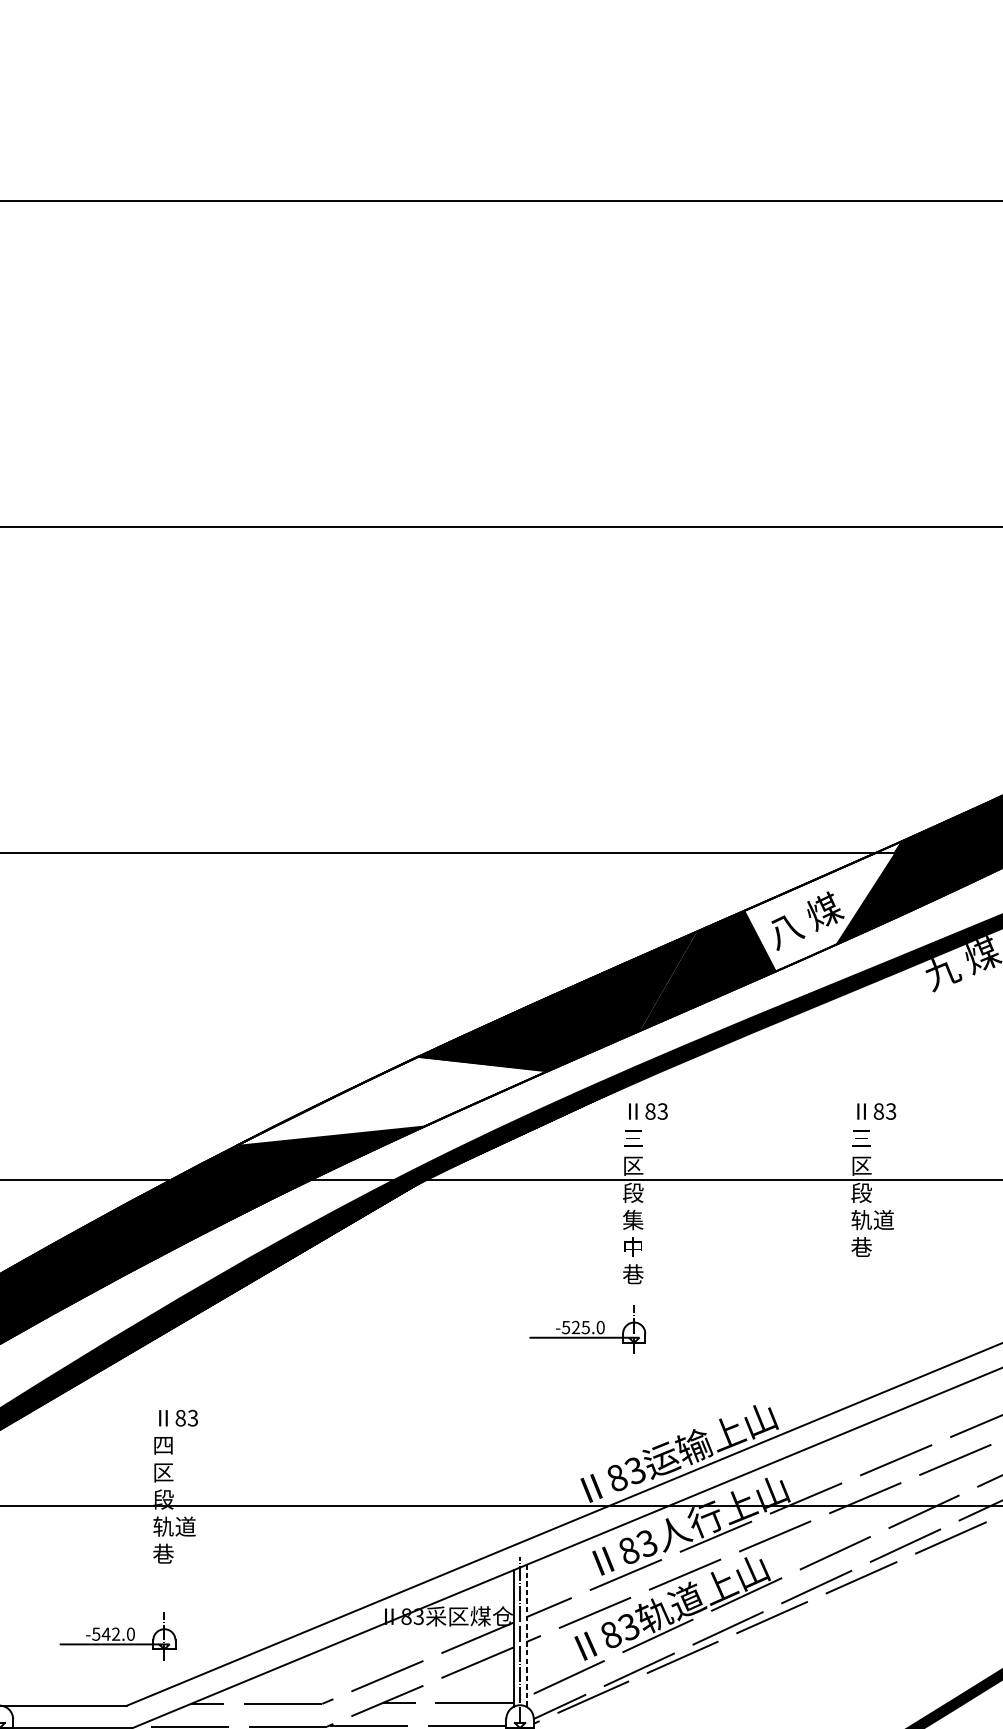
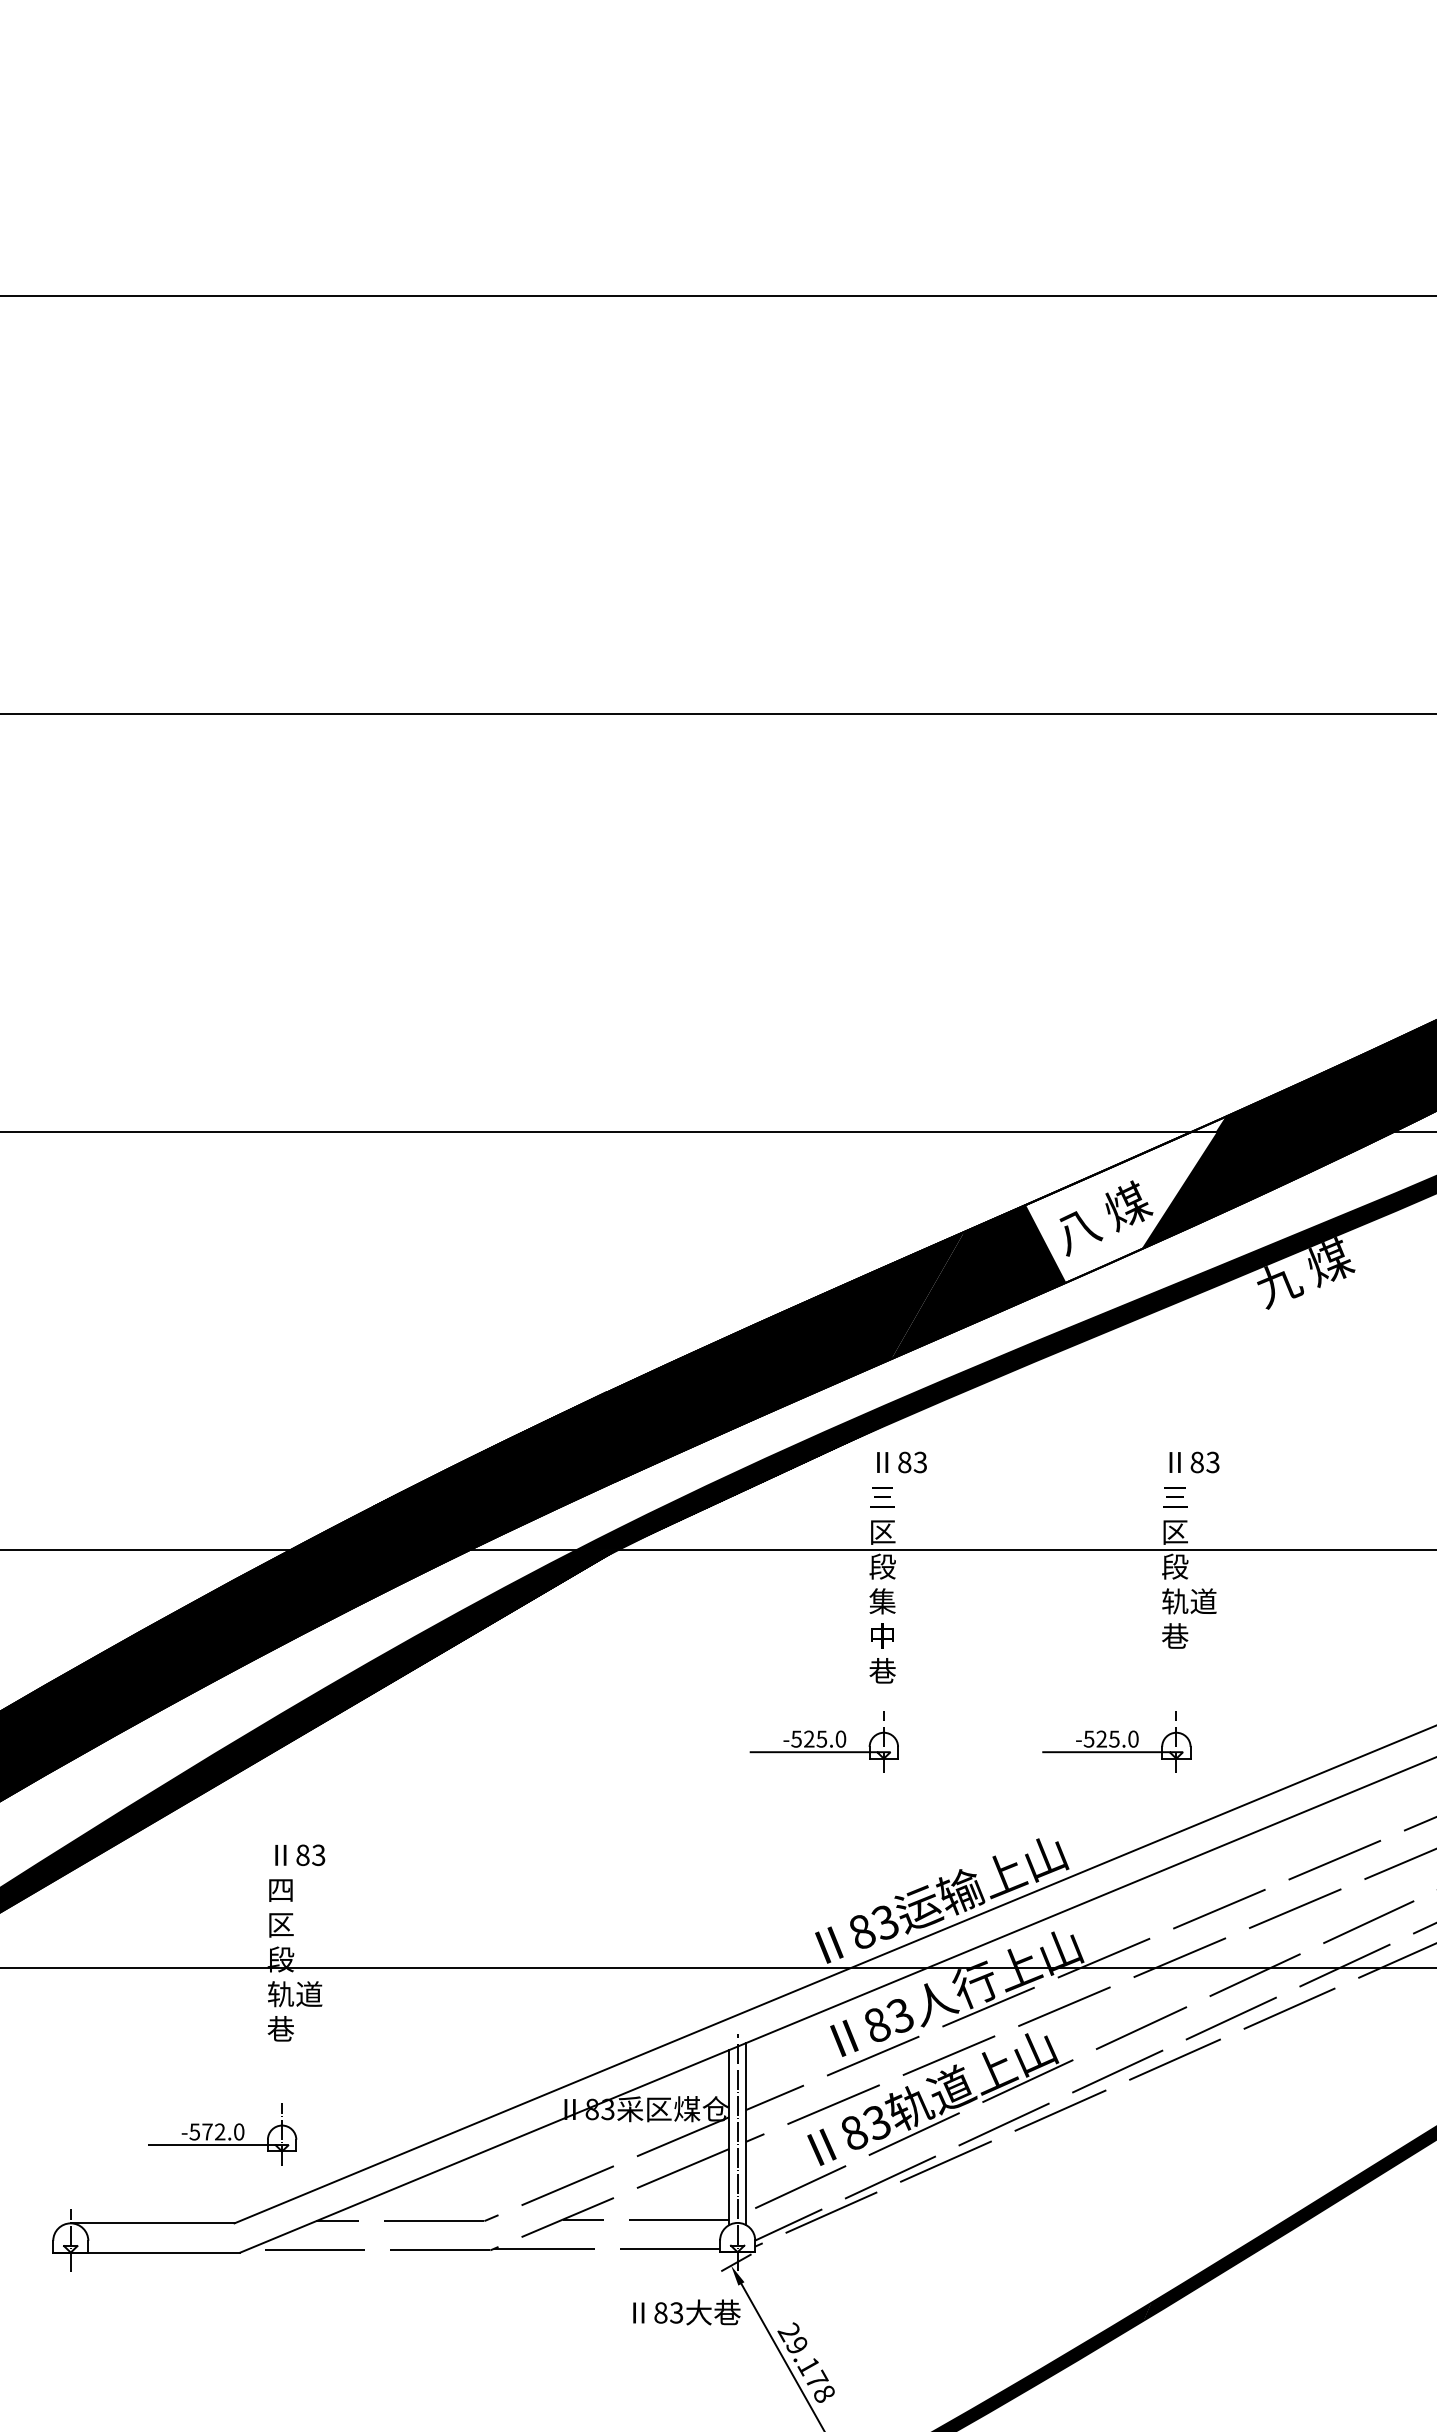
fill: (391, 1101) -> (573, 1449), added
part: (815, 1329) -> (1116, 1741), added
text: (106, 1633) -> (207, 2131), -542.0 -> -572.0
line: (526, 1636) -> (746, 2134), dashed -> solid

